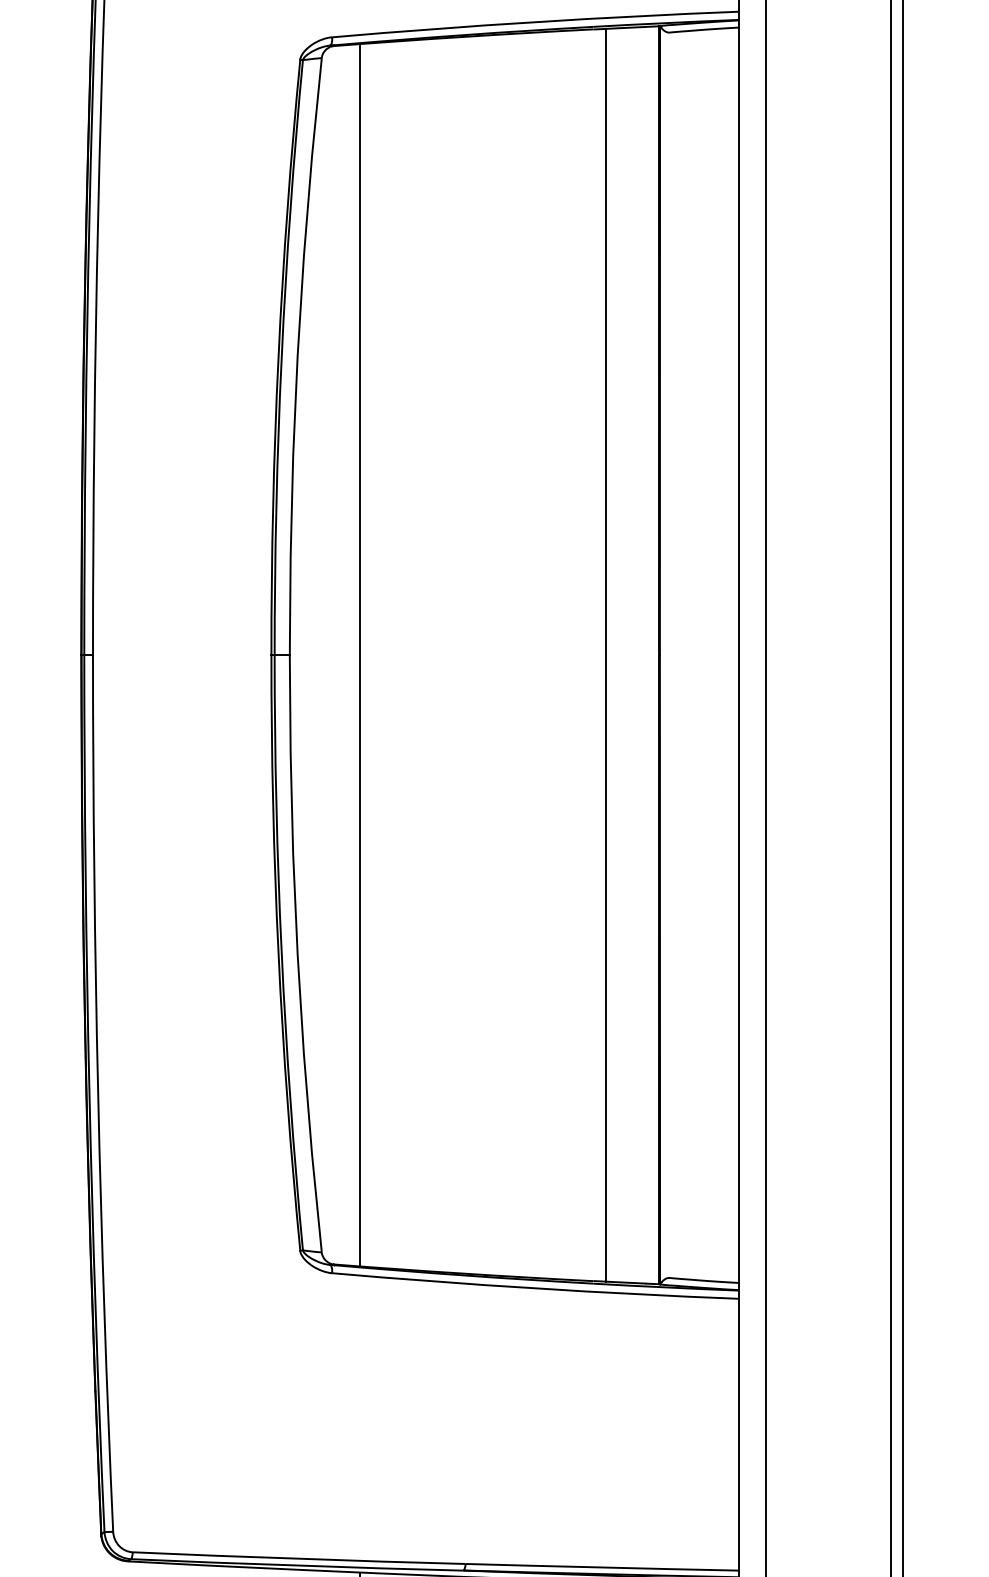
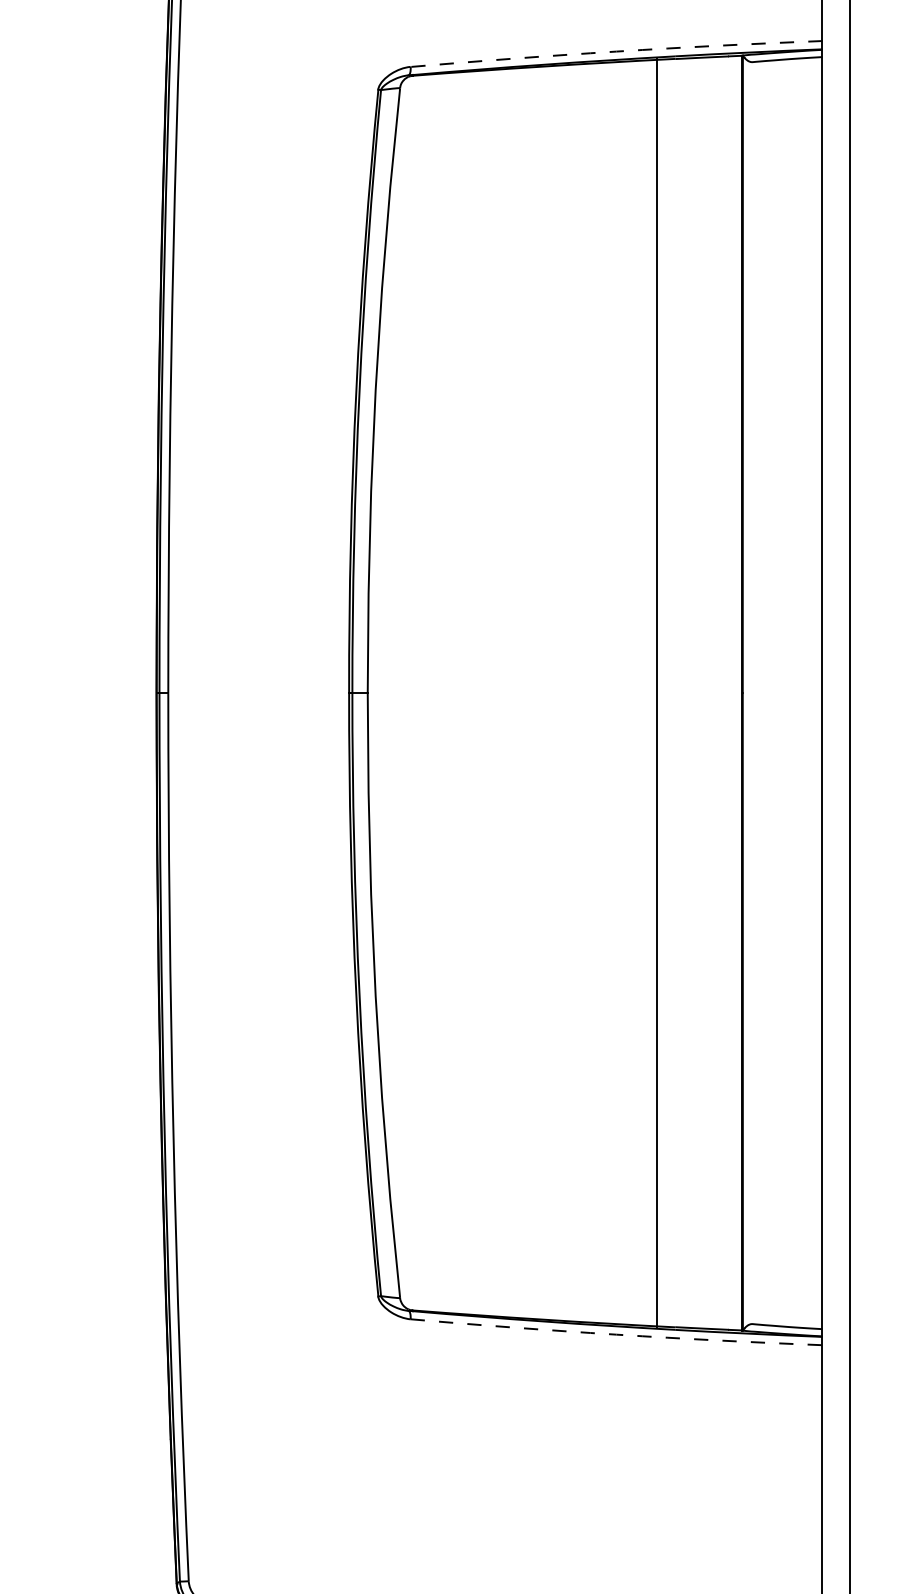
arc: (535, 22) -> (616, 51), solid -> dashed
line: (606, 654) -> (657, 692), moved
line: (359, 655) -> (438, 693), removed
arc: (535, 1288) -> (616, 1334), solid -> dashed

